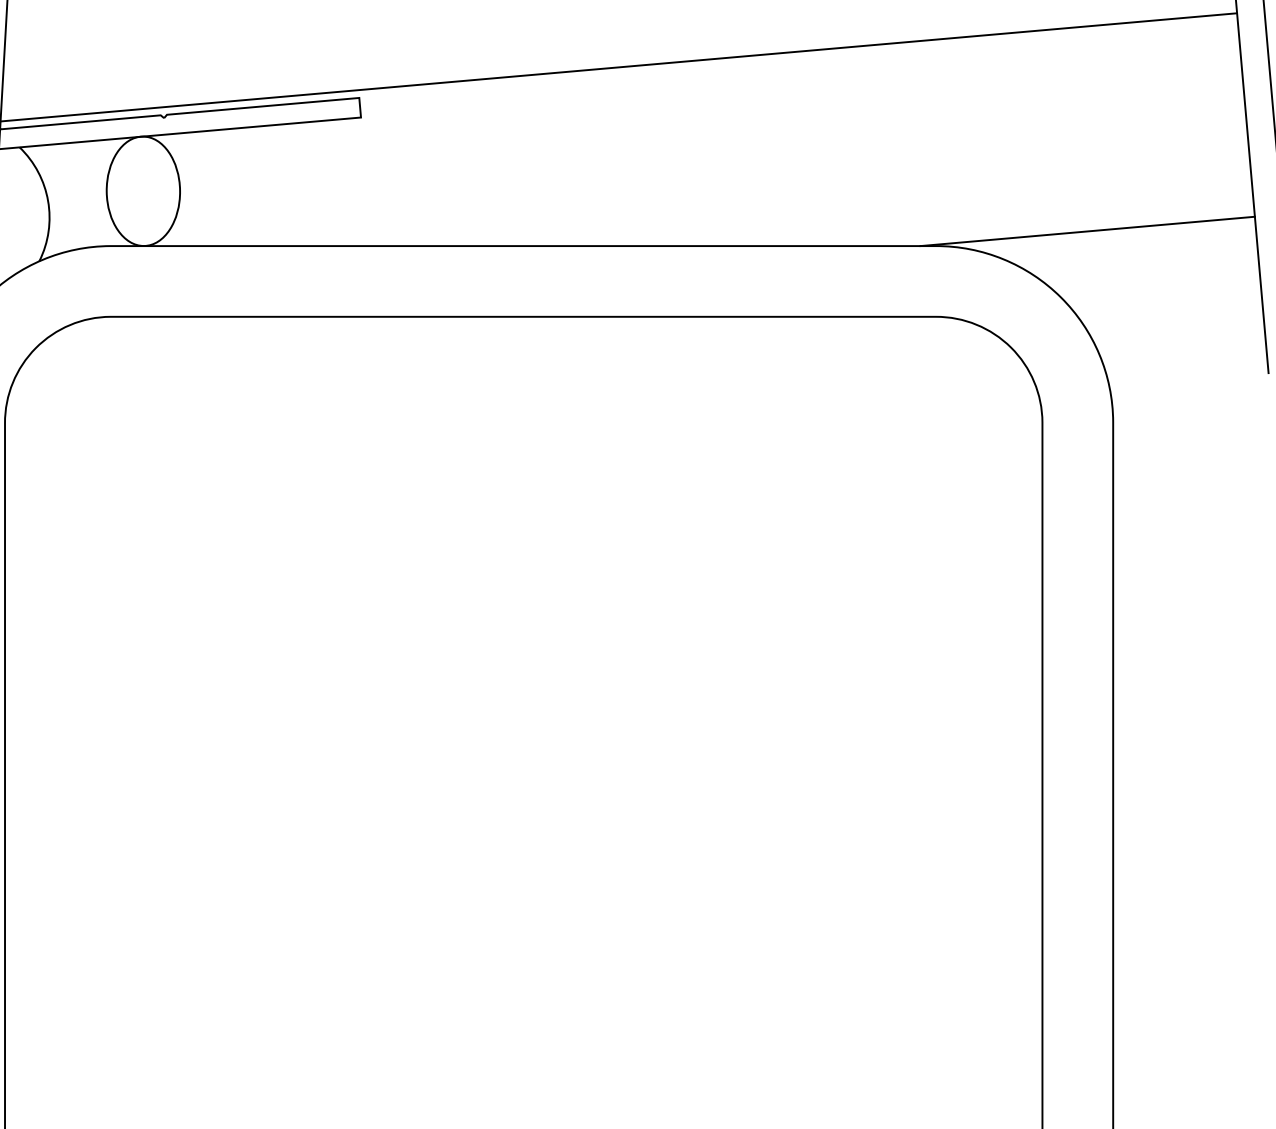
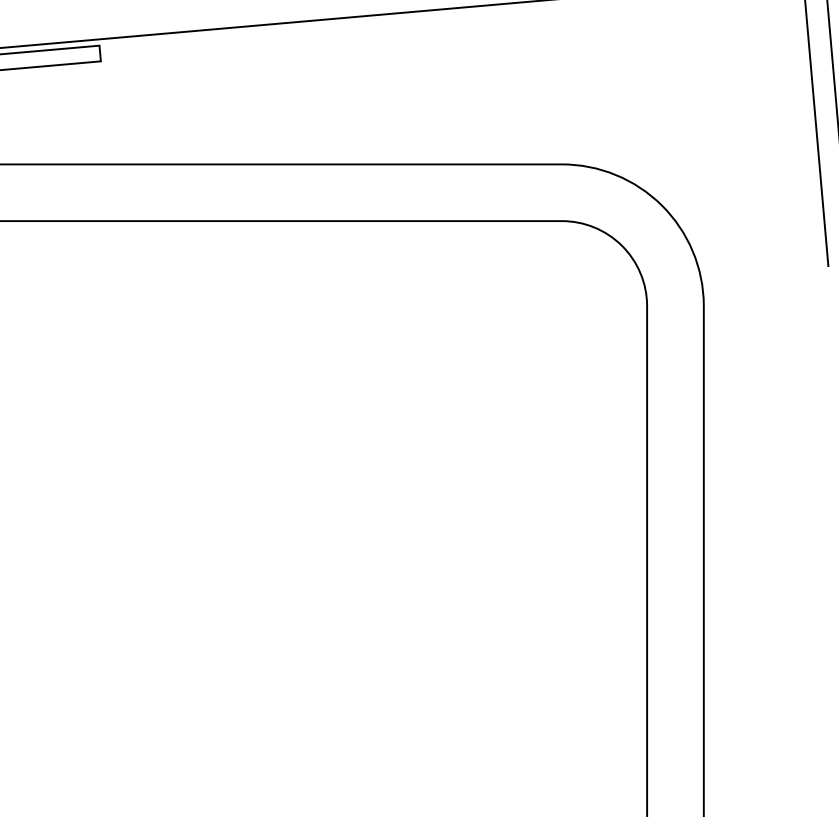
line: (1087, 231) -> (683, 152), removed

